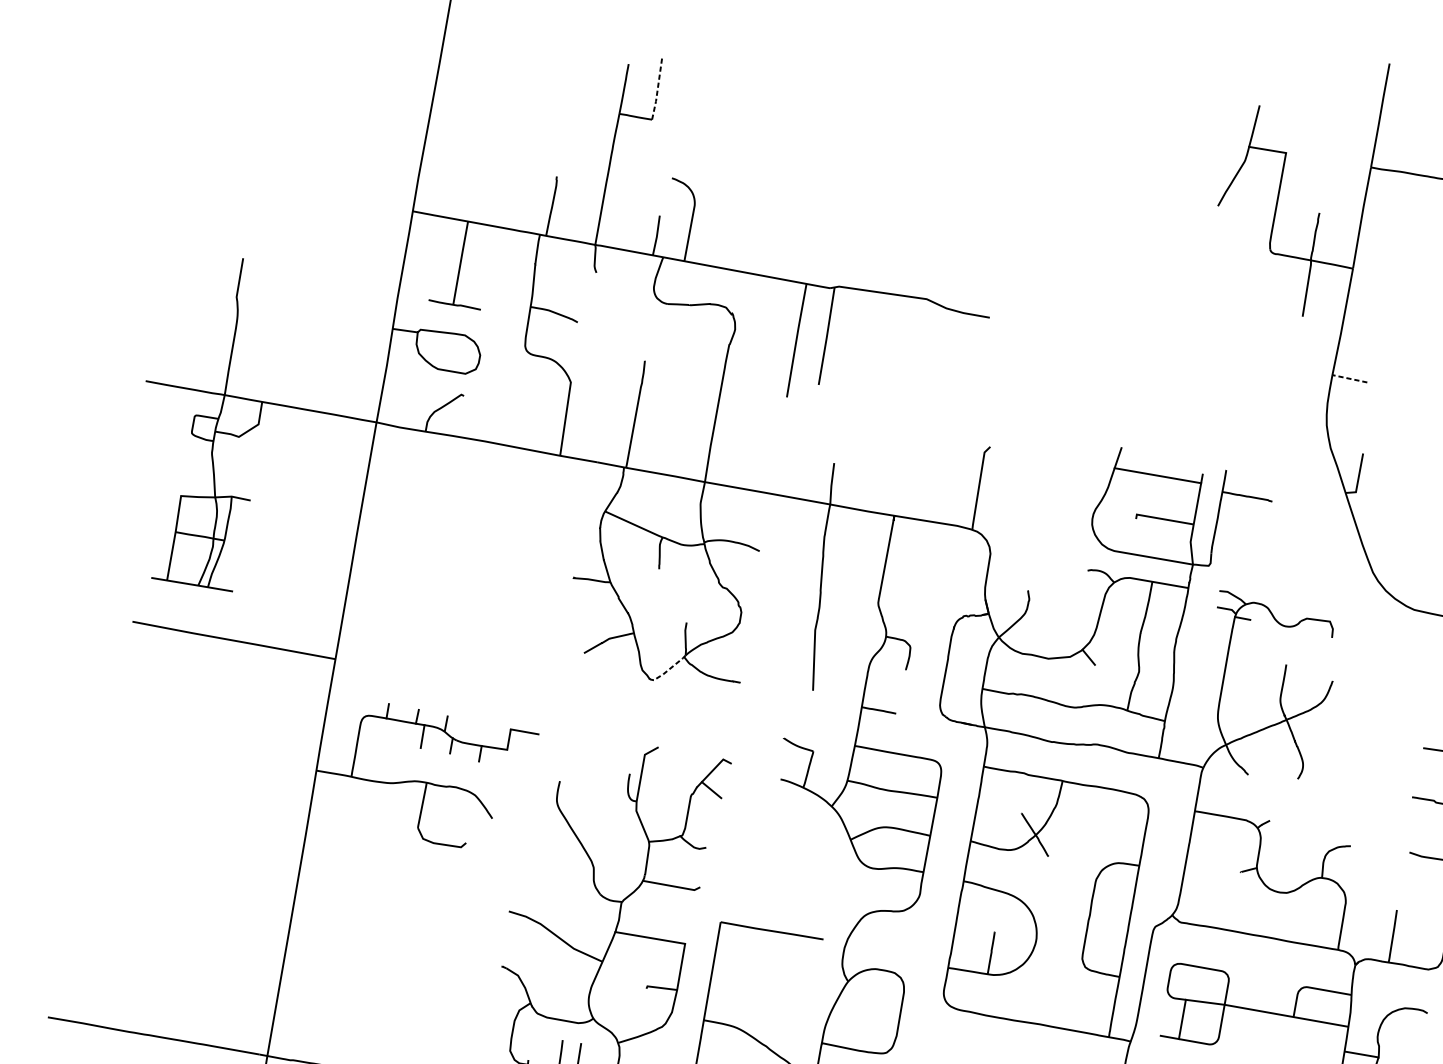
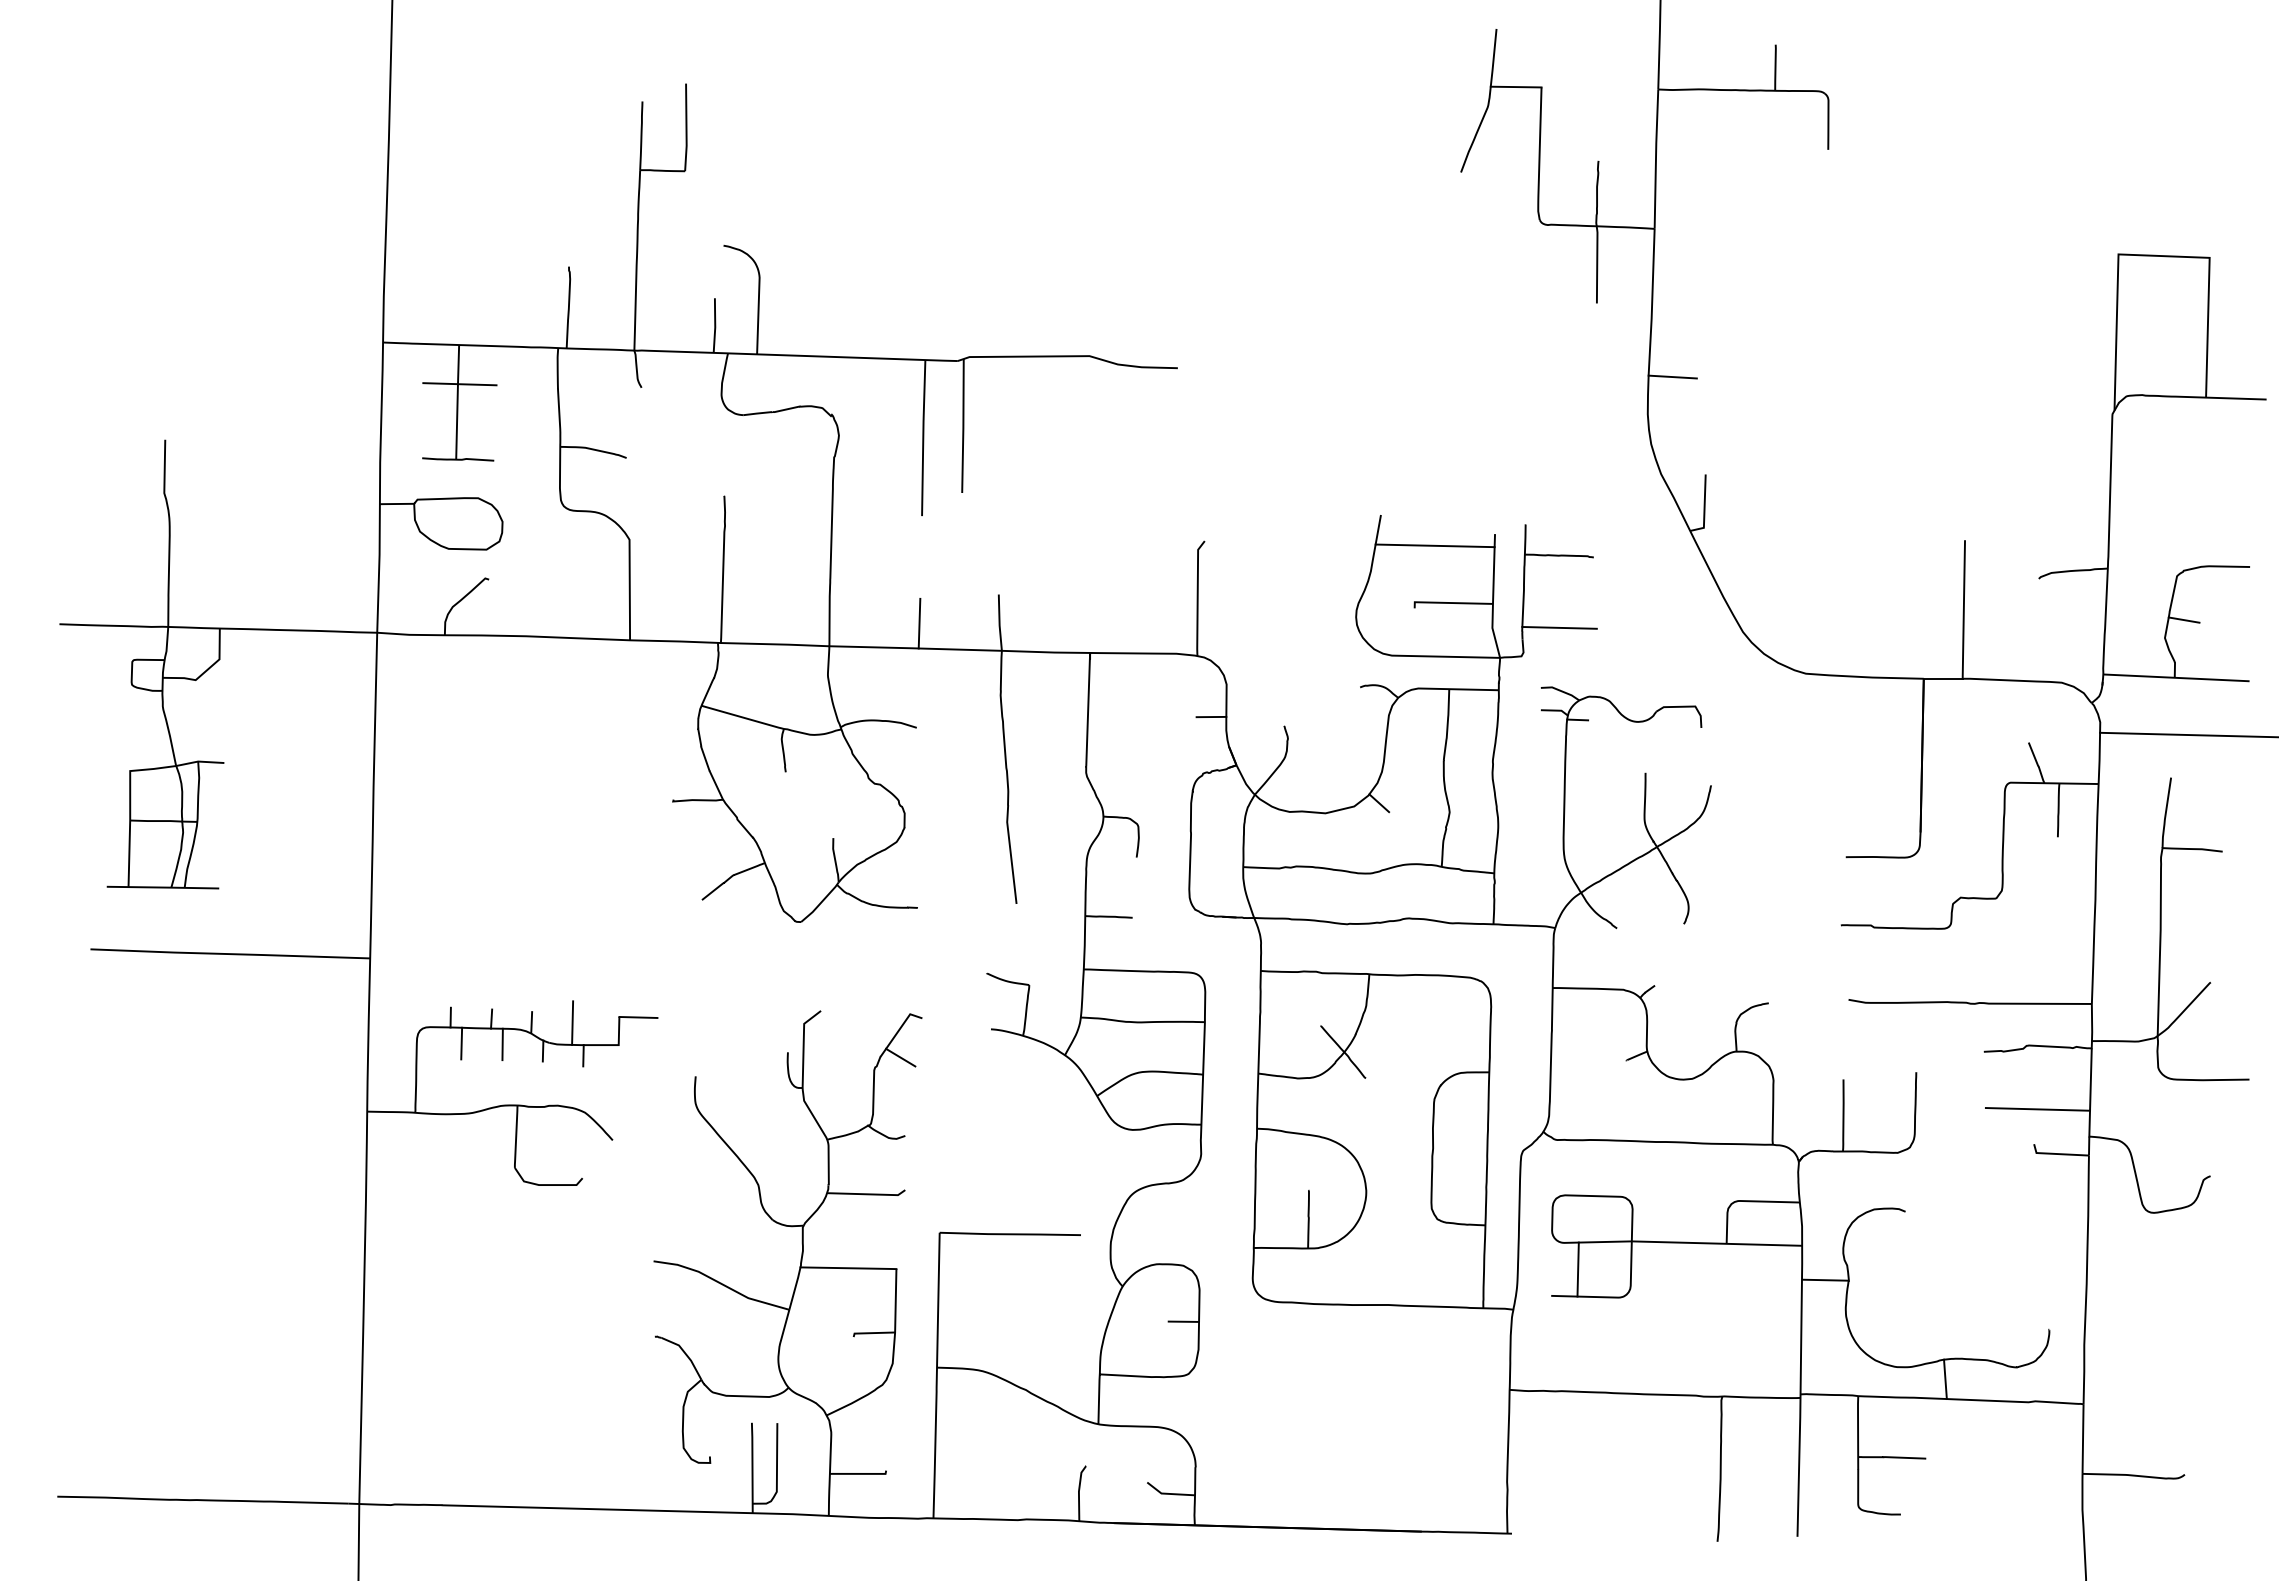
line: (657, 88) -> (686, 128), dashed -> solid
line: (463, 250) -> (459, 384), added
line: (1349, 379) -> (1672, 377), dashed -> solid
line: (773, 475) -> (919, 623), added
line: (1239, 549) -> (1559, 627), added
line: (975, 575) -> (1211, 716), added
line: (670, 668) -> (820, 903), dashed -> solid
line: (476, 728) -> (572, 1022), added
line: (392, 731) -> (461, 1043), added
line: (888, 1013) -> (1183, 1321), added

